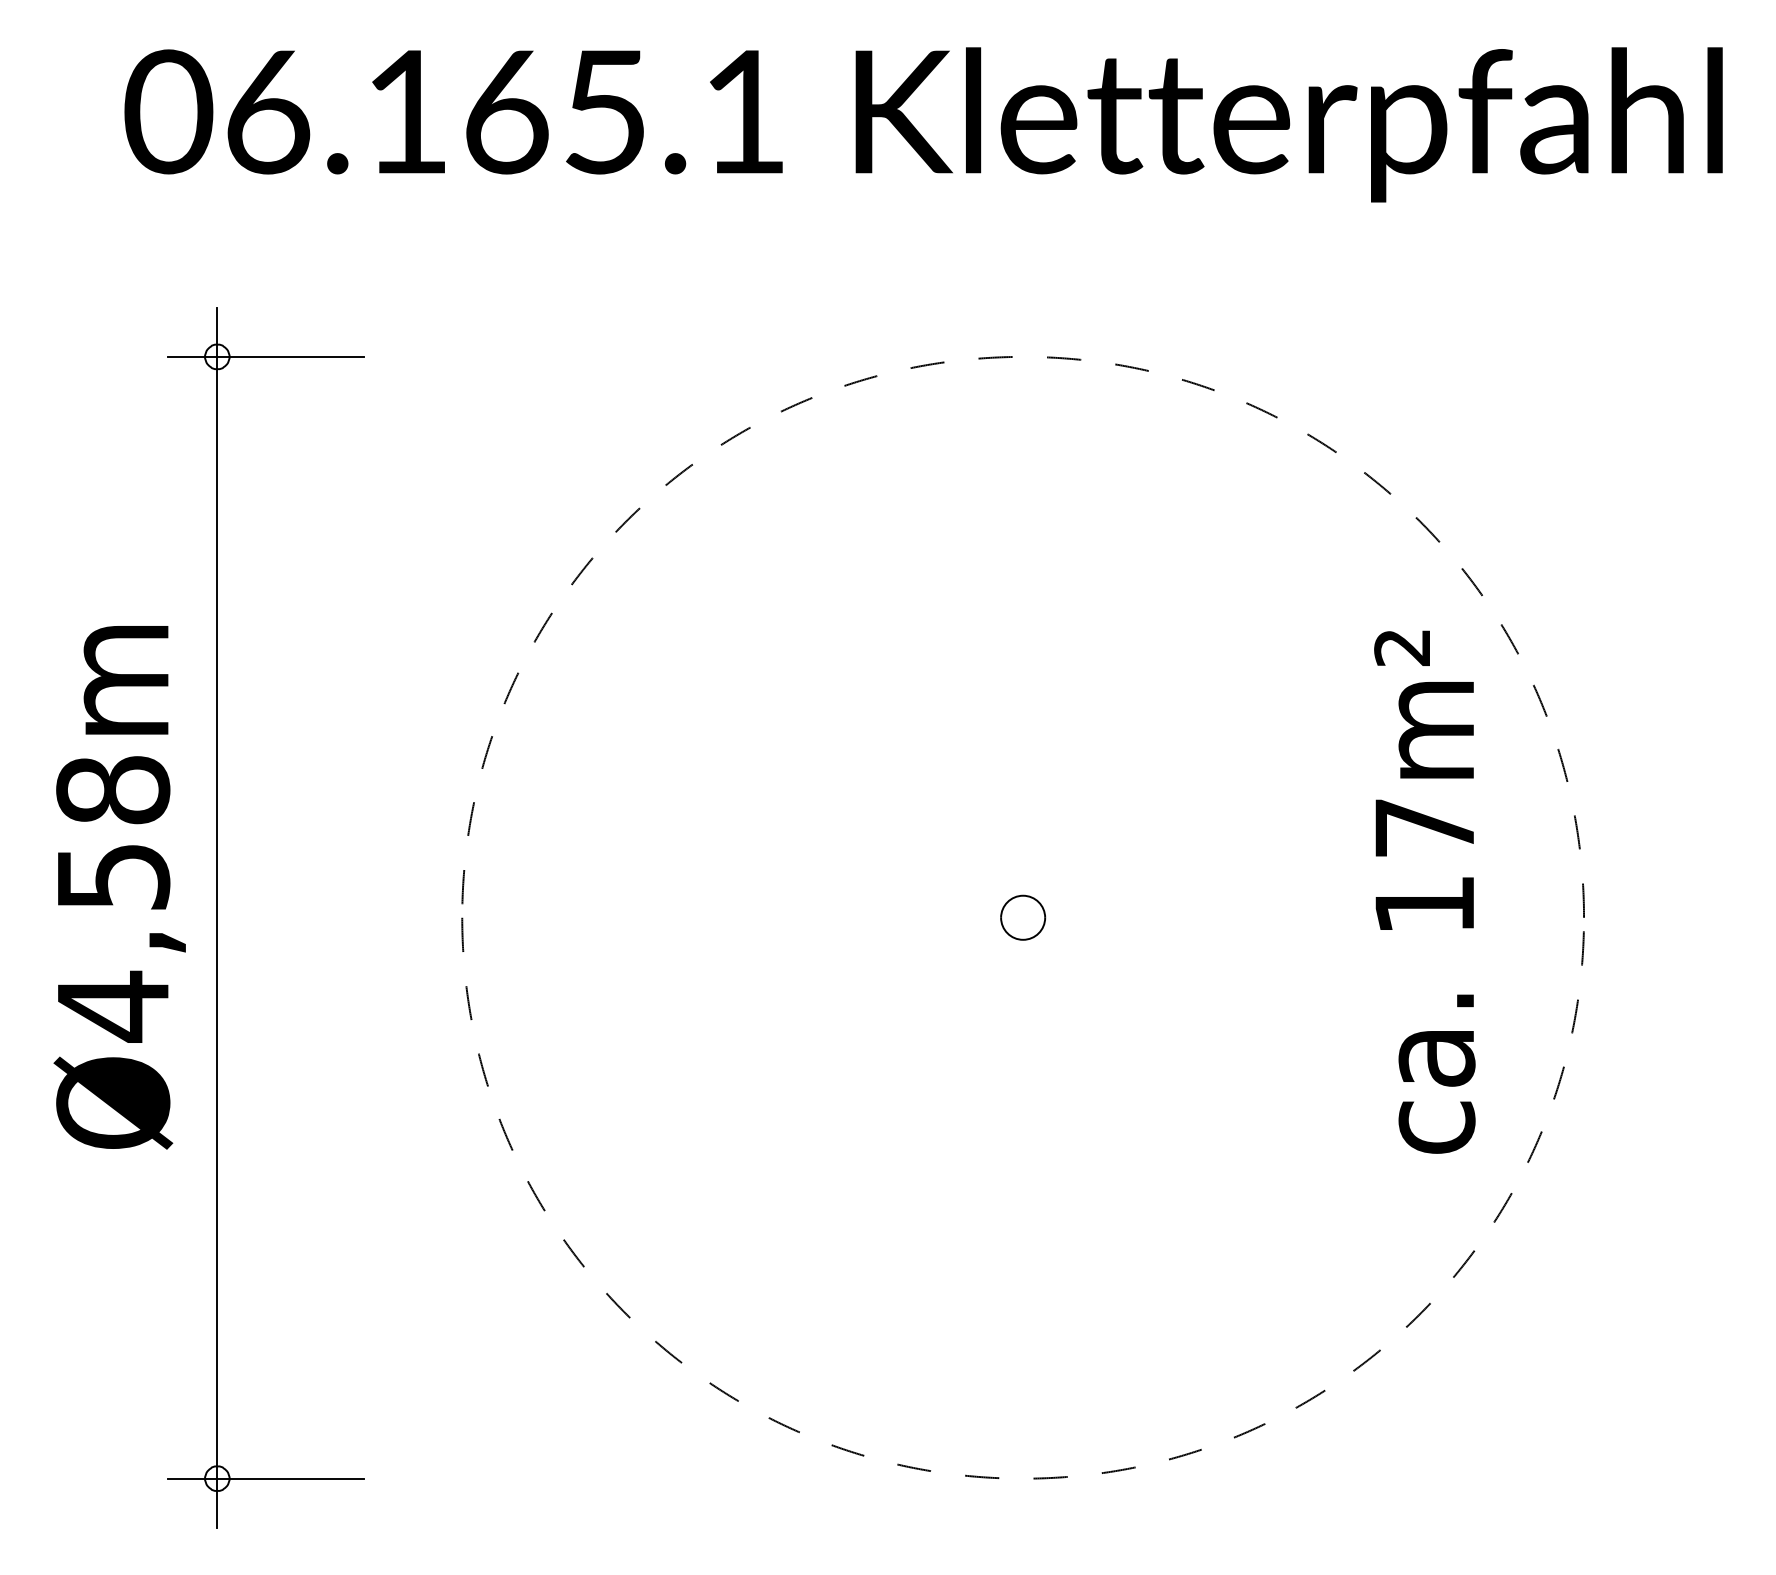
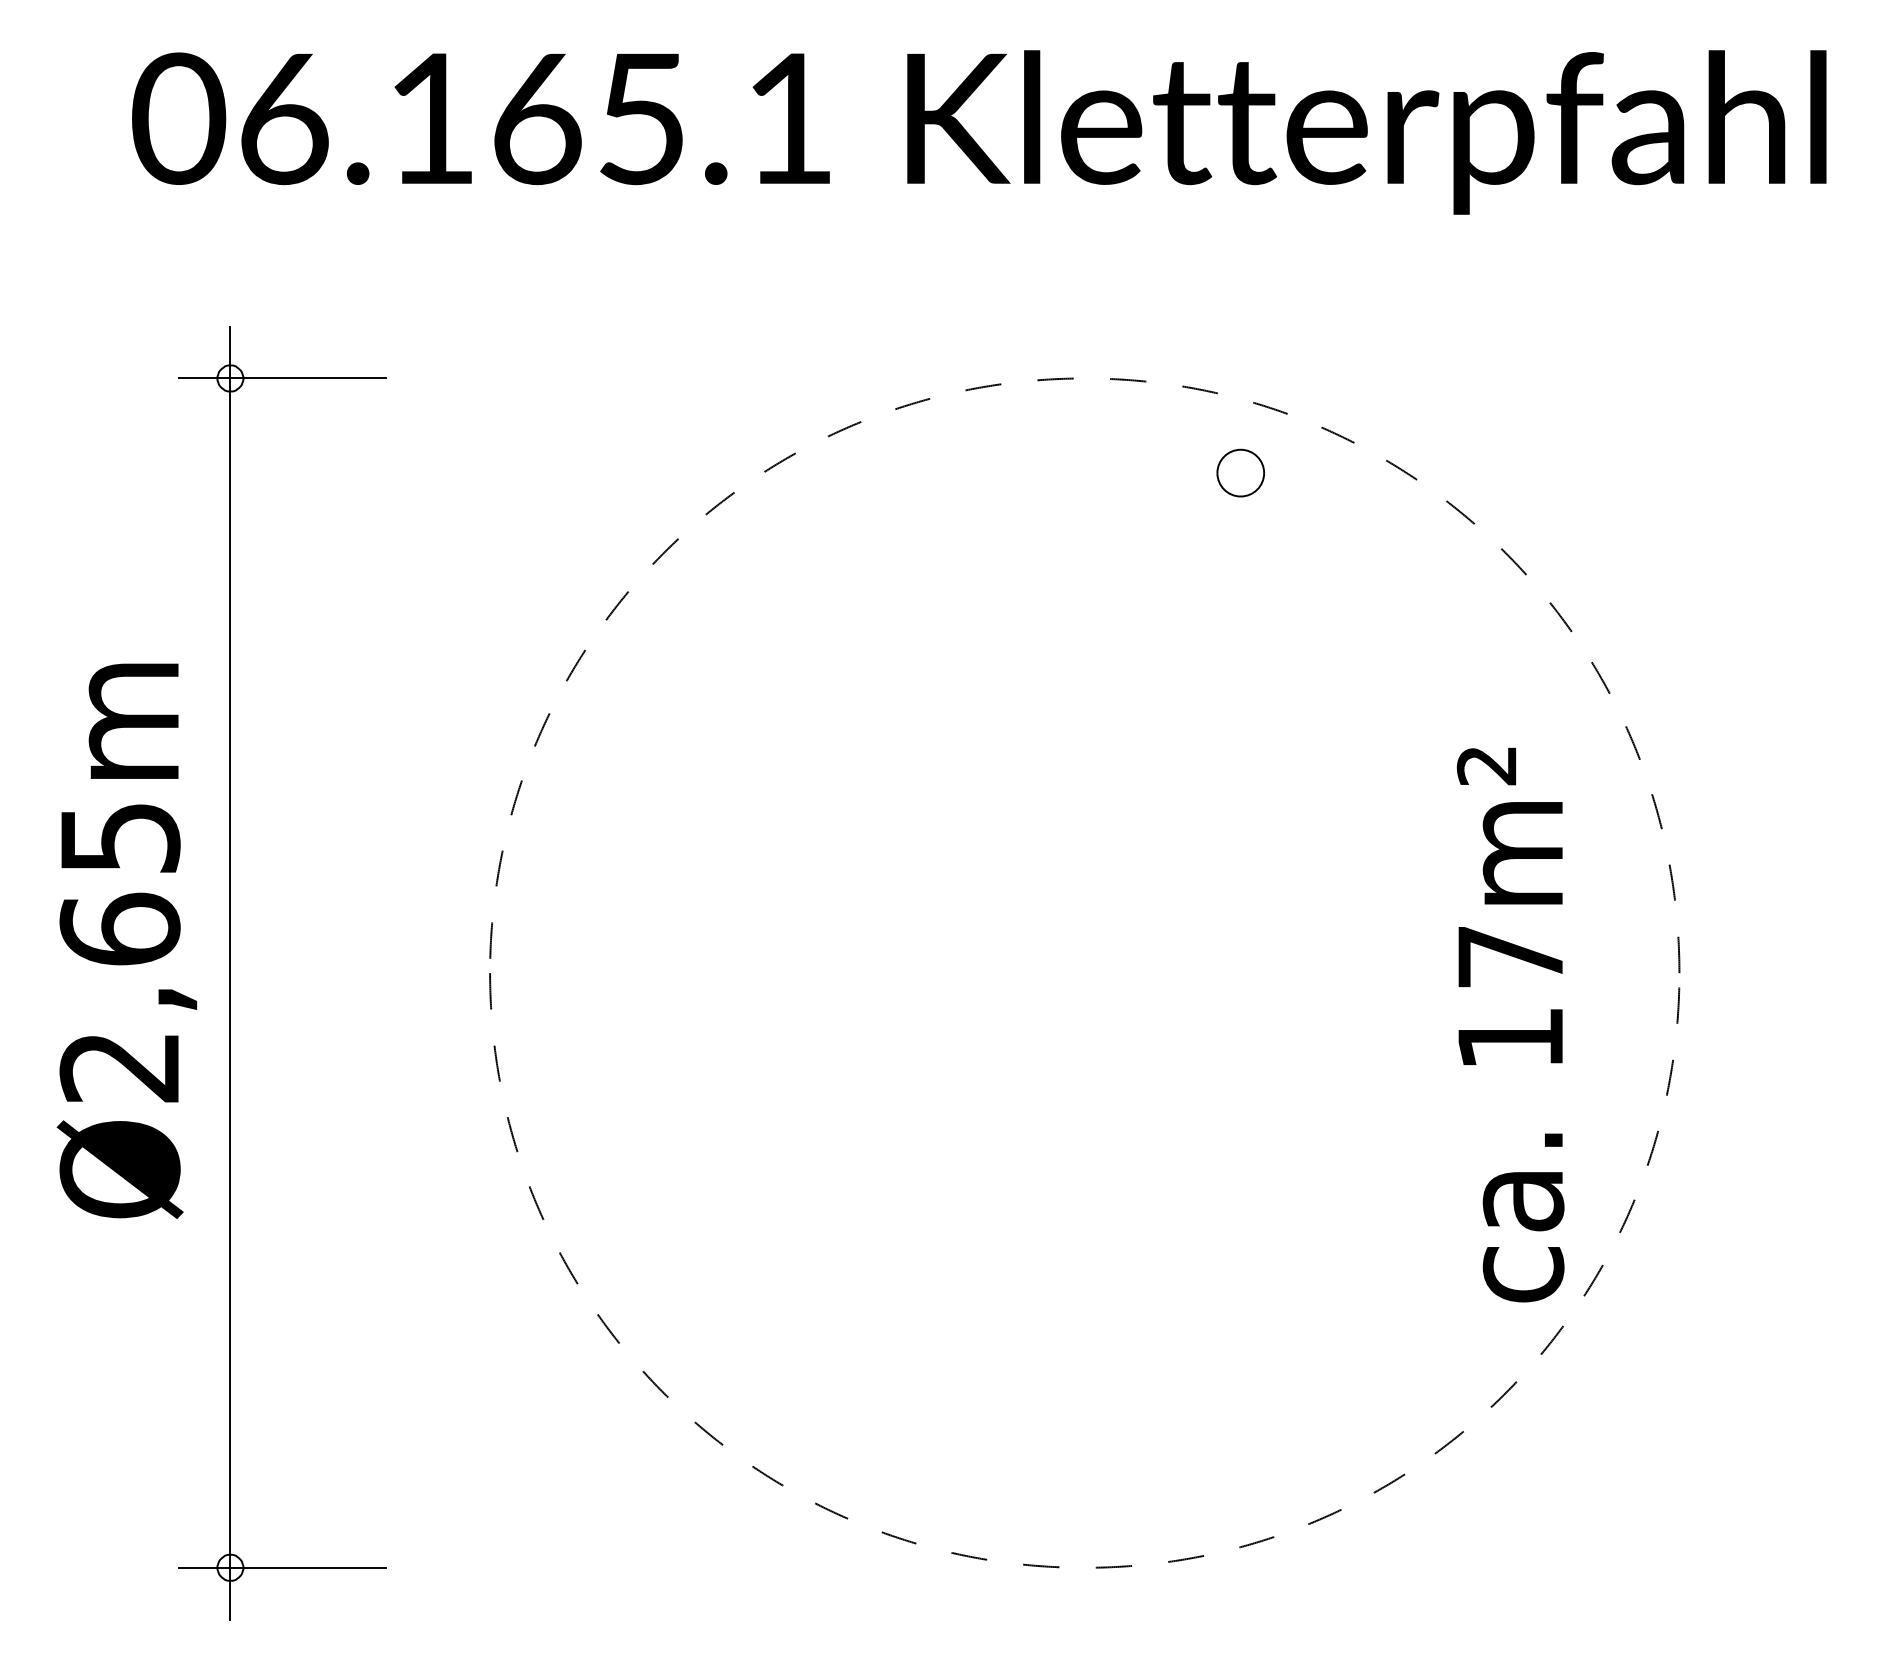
text: (1424, 891) -> (1510, 1024), moved
text: (112, 899) -> (119, 953), Ø4,58m -> Ø2,65m
part: (1022, 917) -> (1240, 472), moved

